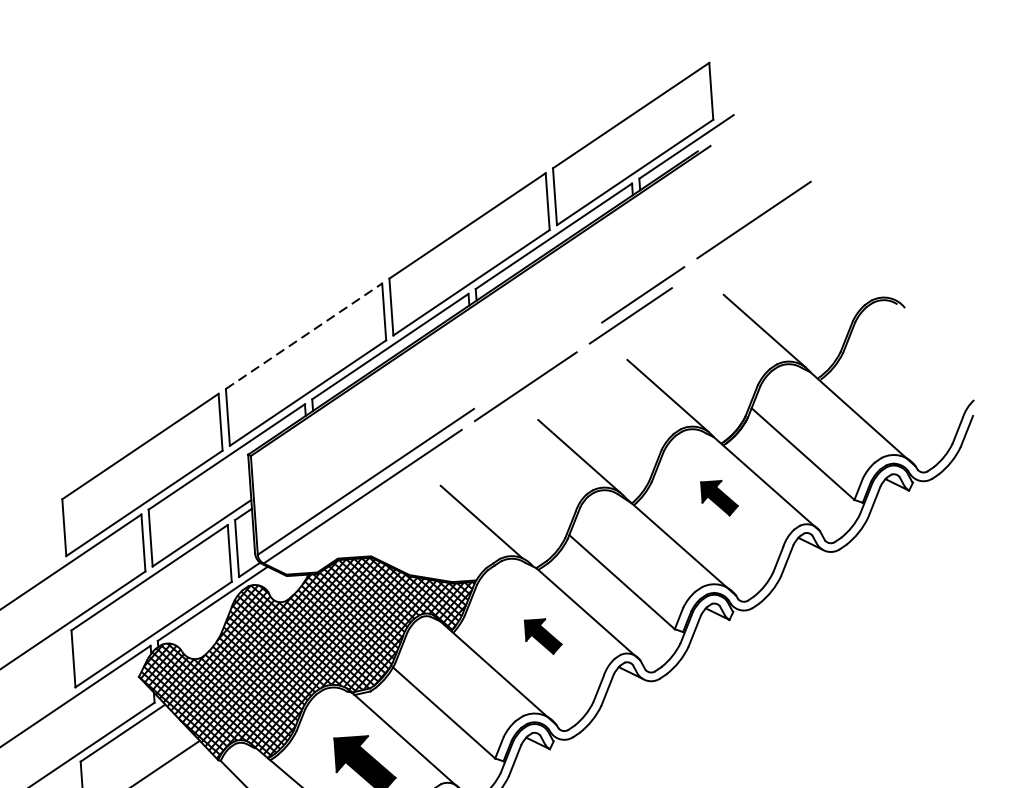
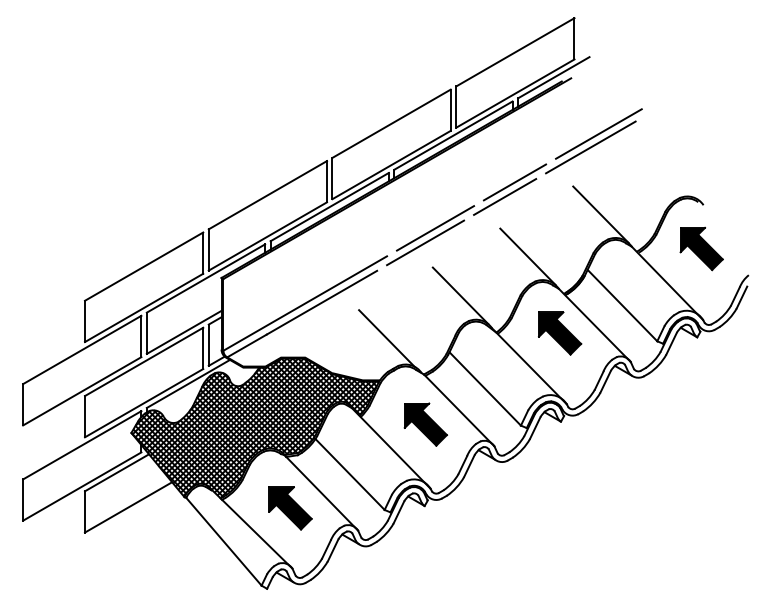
line: (743, 239) -> (590, 147), added
line: (304, 335) -> (268, 194), dashed -> solid
line: (538, 365) -> (435, 228), added
part: (906, 367) -> (701, 248), added
part: (719, 498) -> (559, 333), size x1.67
part: (543, 636) -> (425, 424), size x1.67

